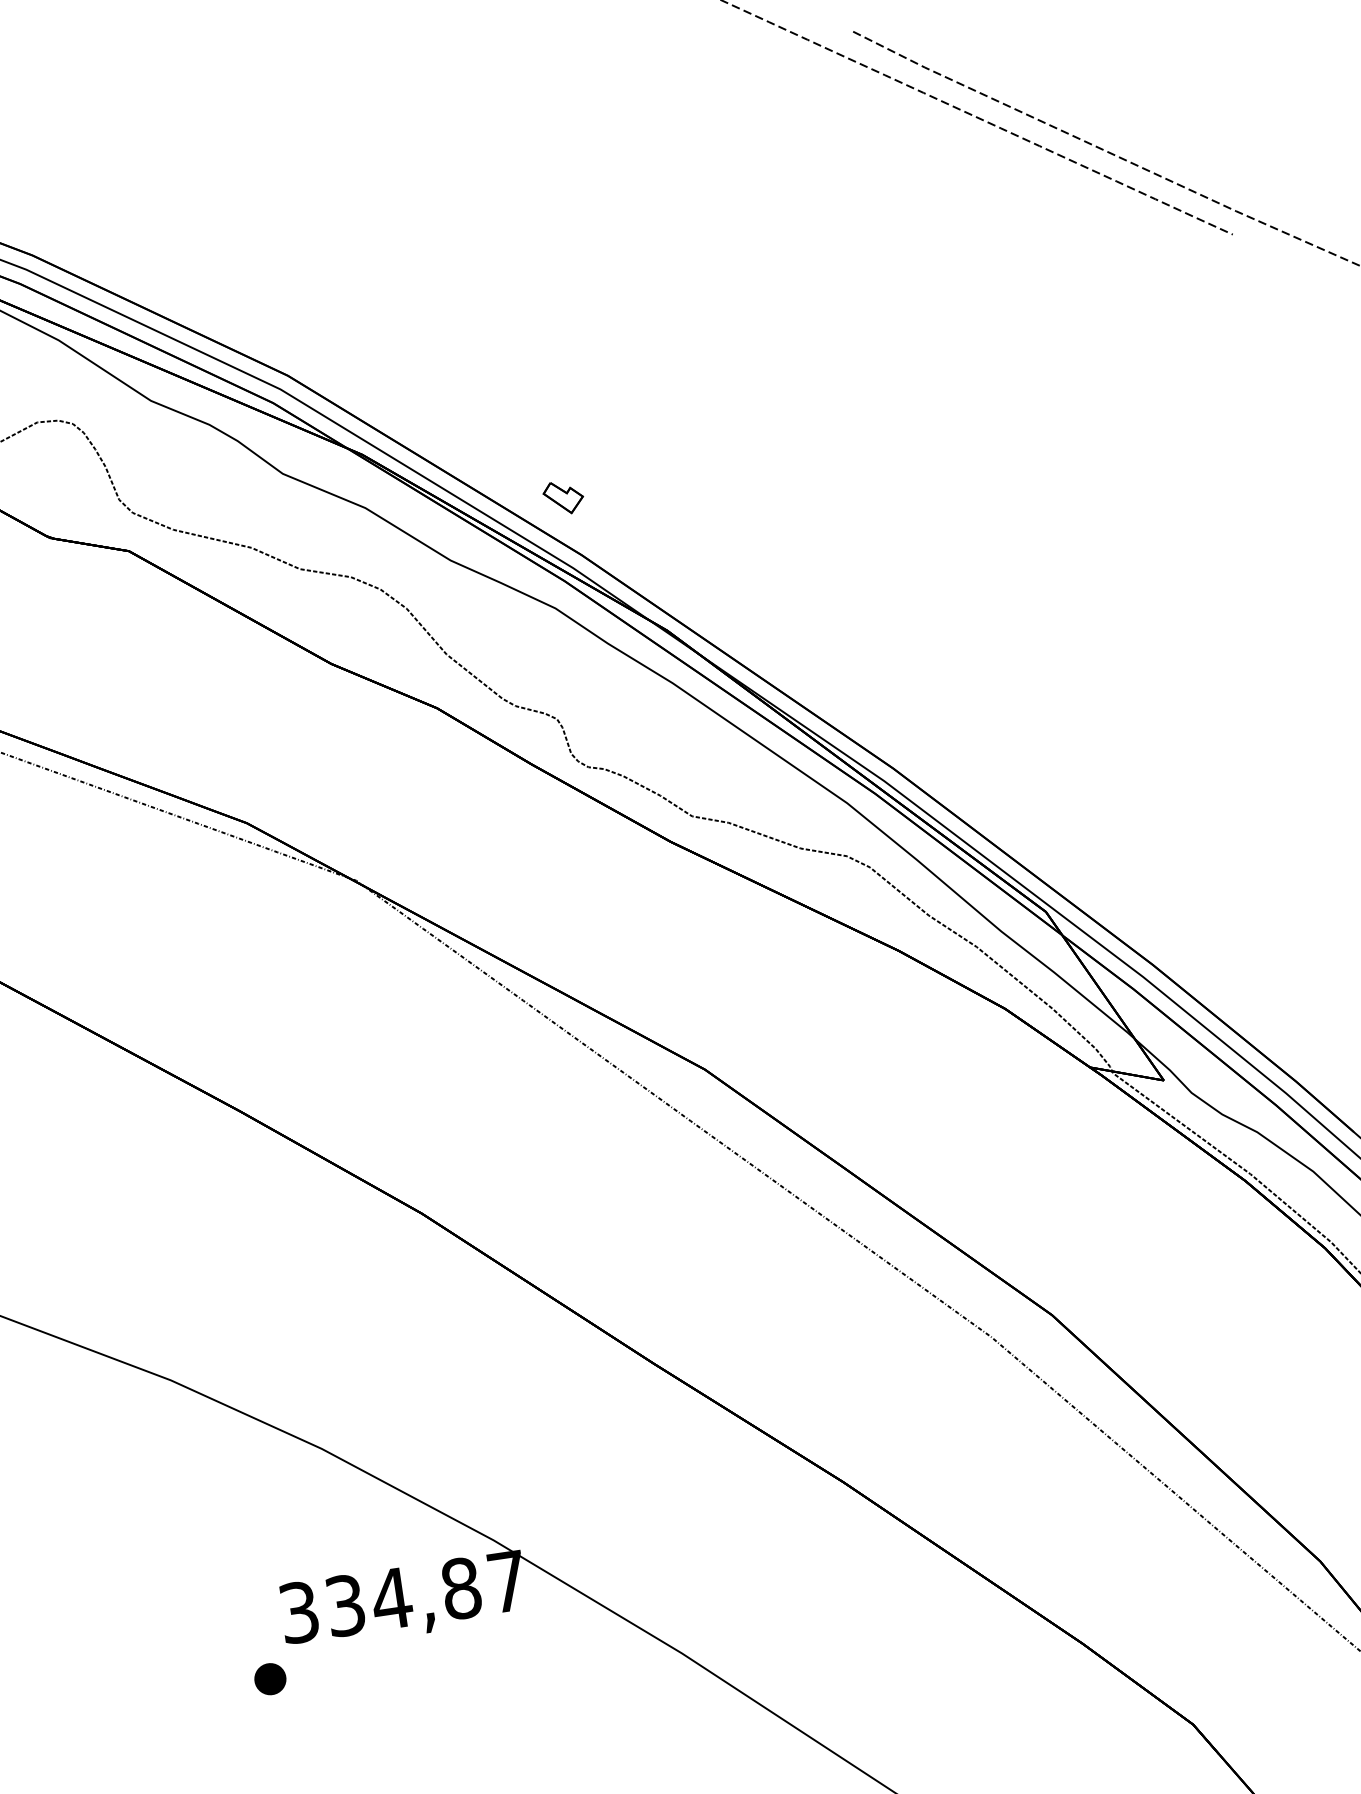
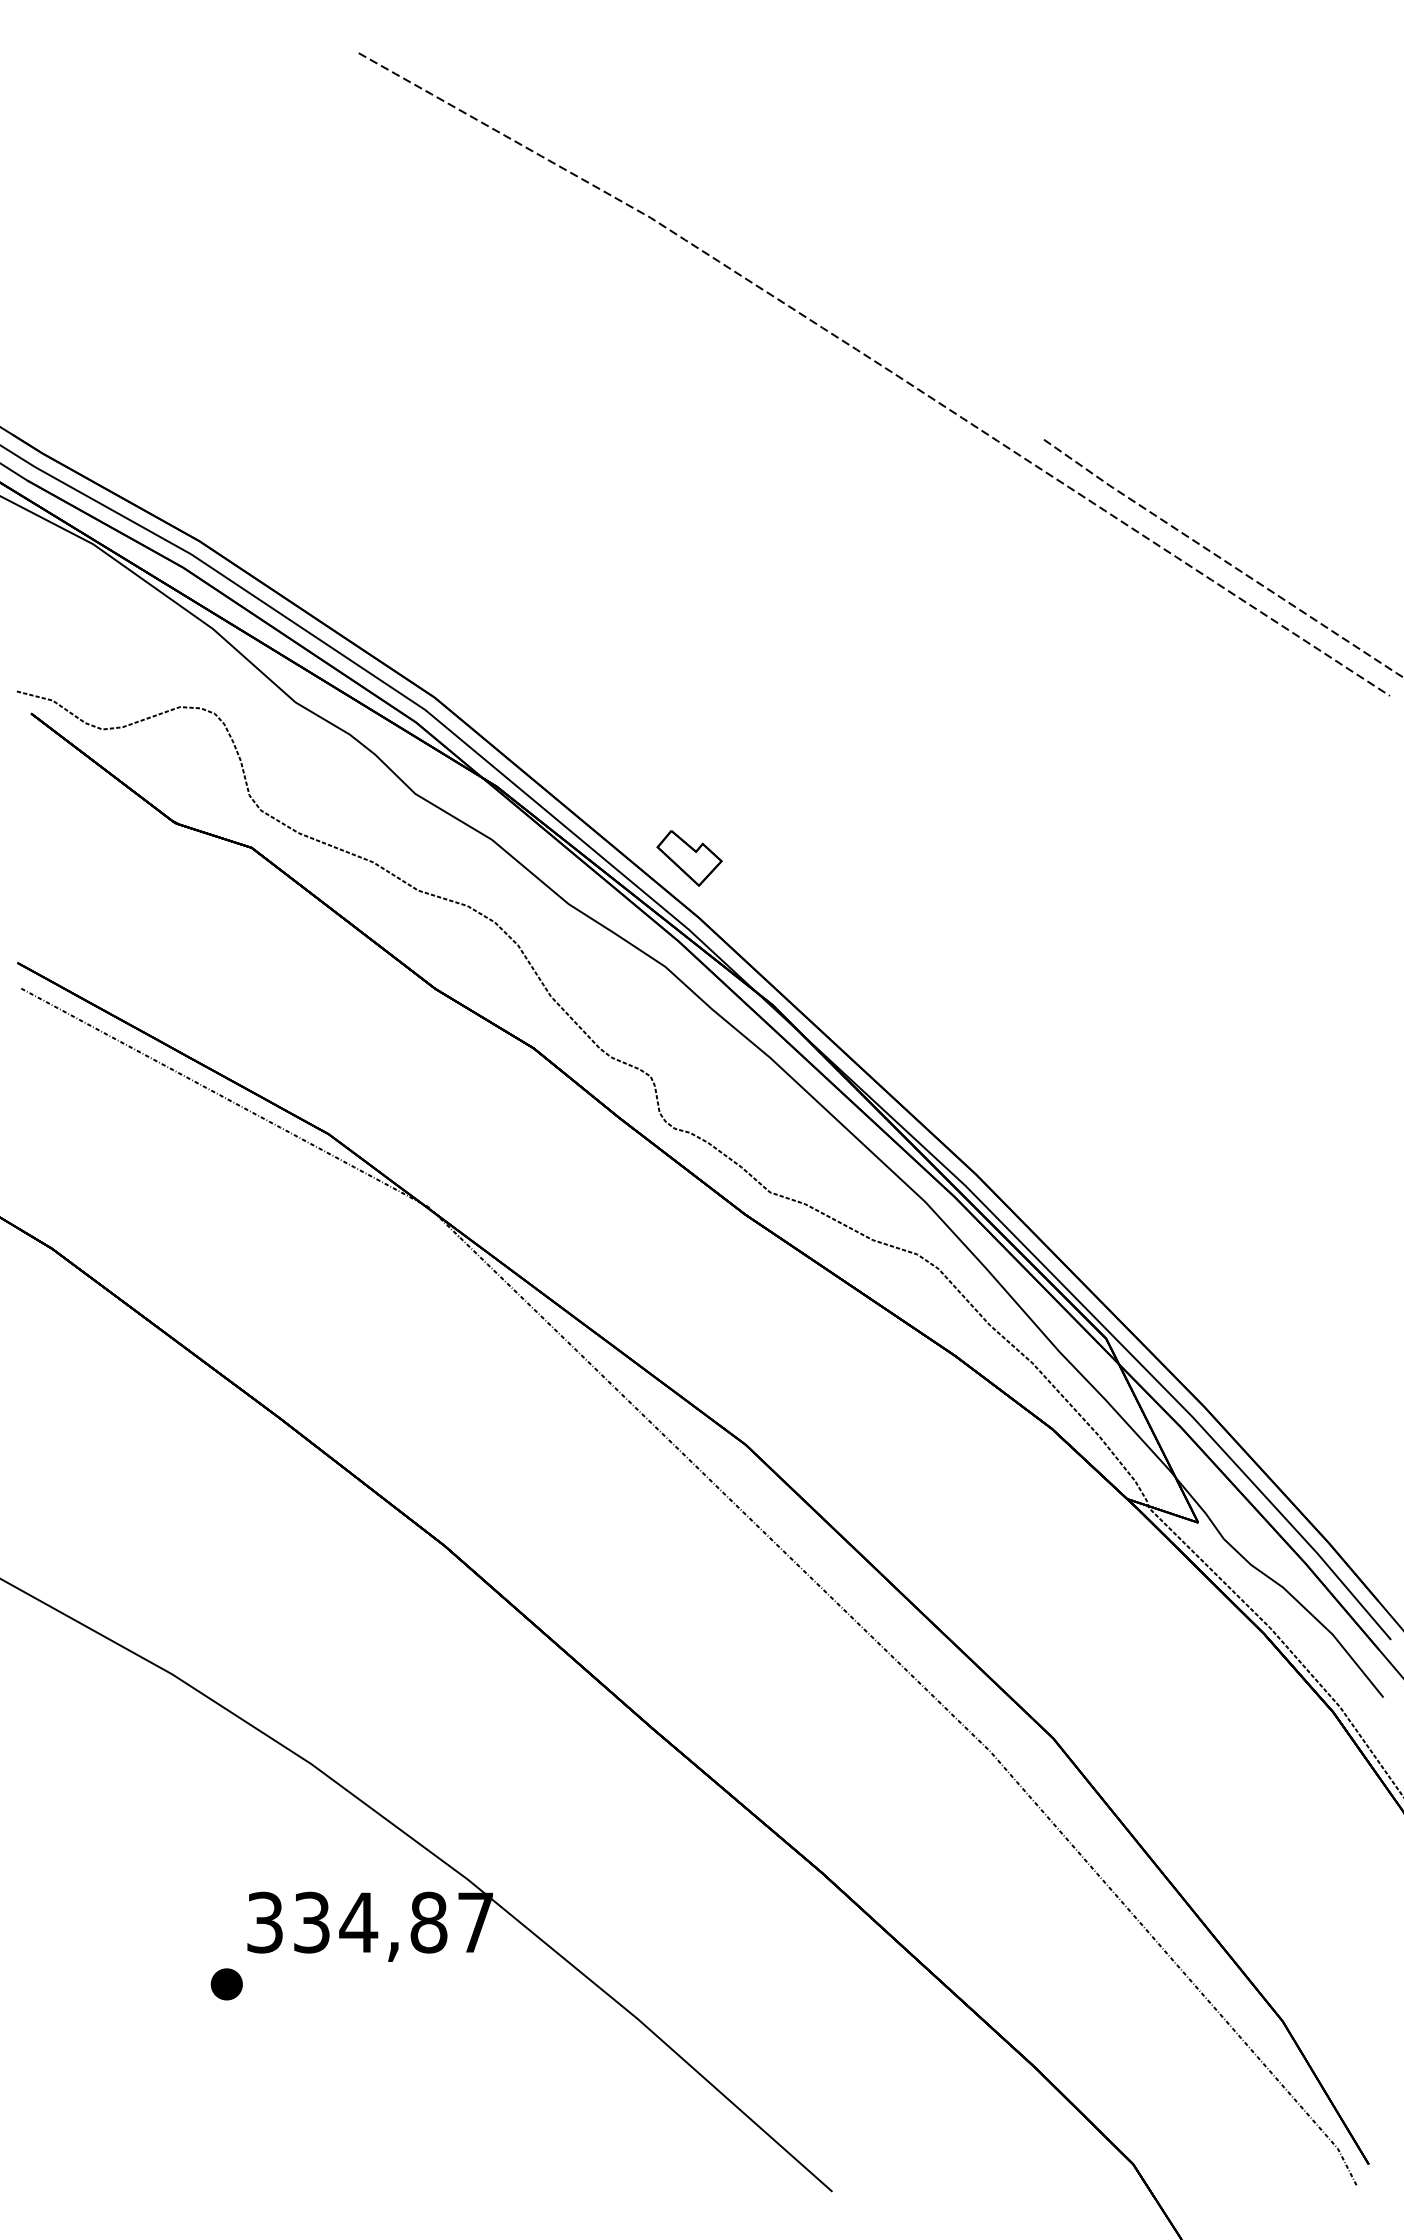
part: (563, 497) -> (689, 858), size x1.67

